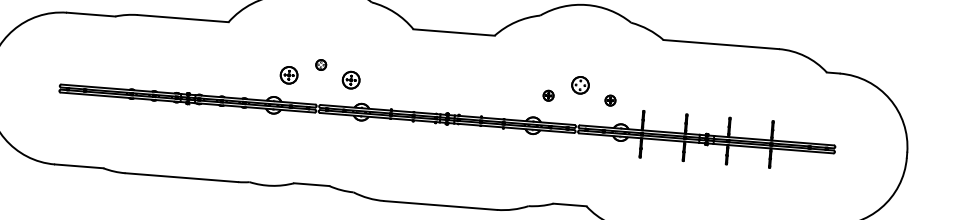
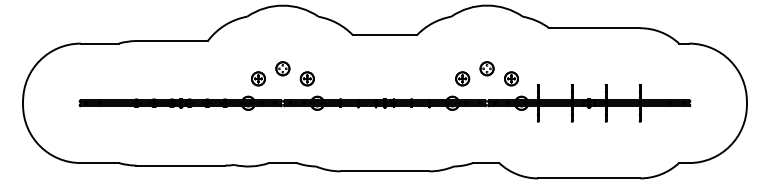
part: (320, 64) -> (282, 68), size x1.67
part: (548, 95) -> (462, 78), size x1.67
part: (610, 100) -> (511, 78), size x1.67

